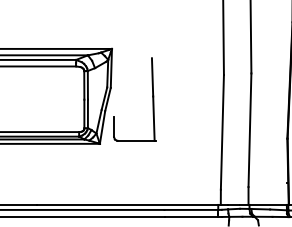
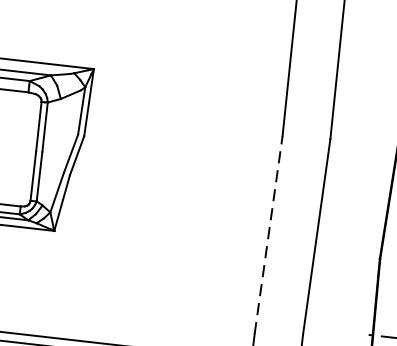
part: (152, 99) -> (154, 164), removed
line: (222, 131) -> (268, 233), solid -> dashed

